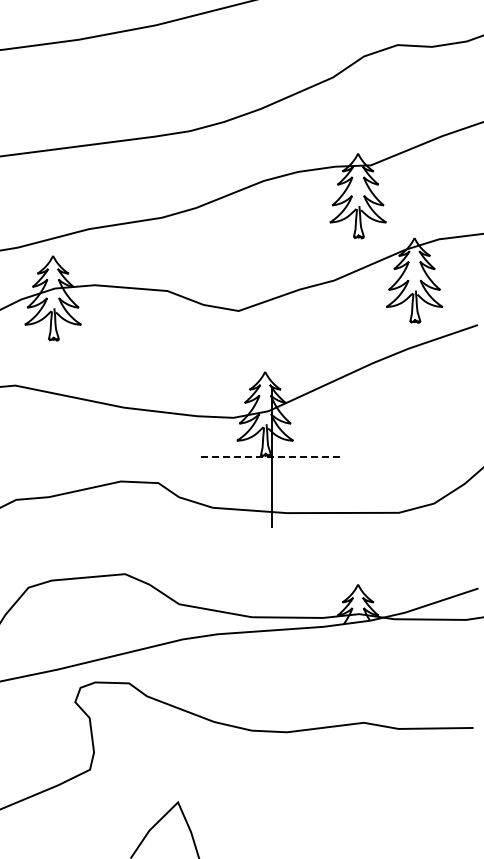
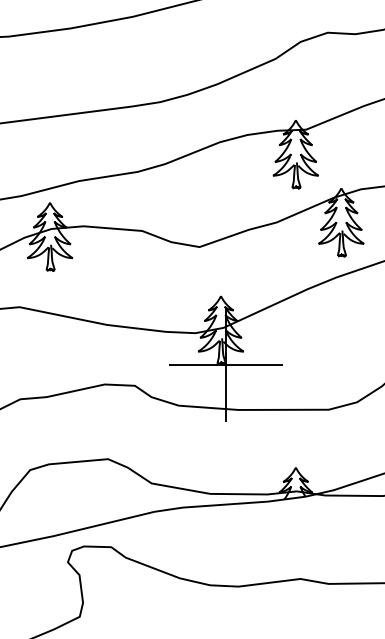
line: (271, 456) -> (226, 364), dashed -> solid

